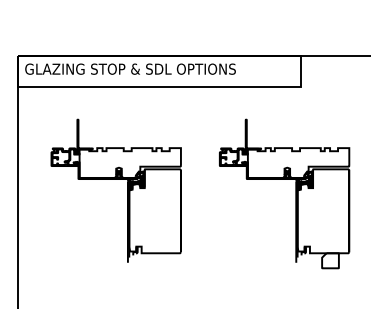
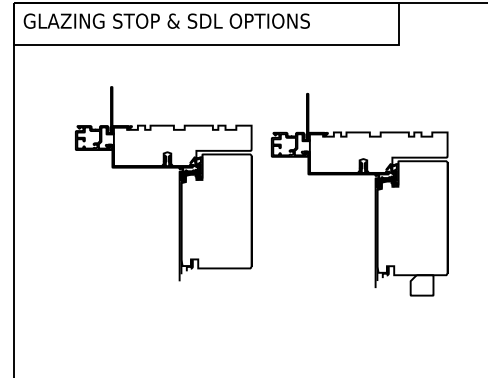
part: (115, 179) -> (162, 168), moved
part: (295, 193) -> (374, 194), moved

